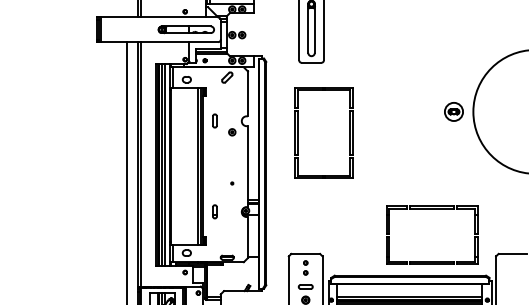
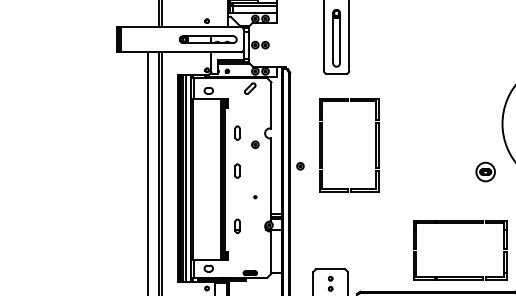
part: (453, 111) -> (485, 171), moved
part: (276, 153) -> (300, 166), added
part: (214, 157) -> (237, 170), added

